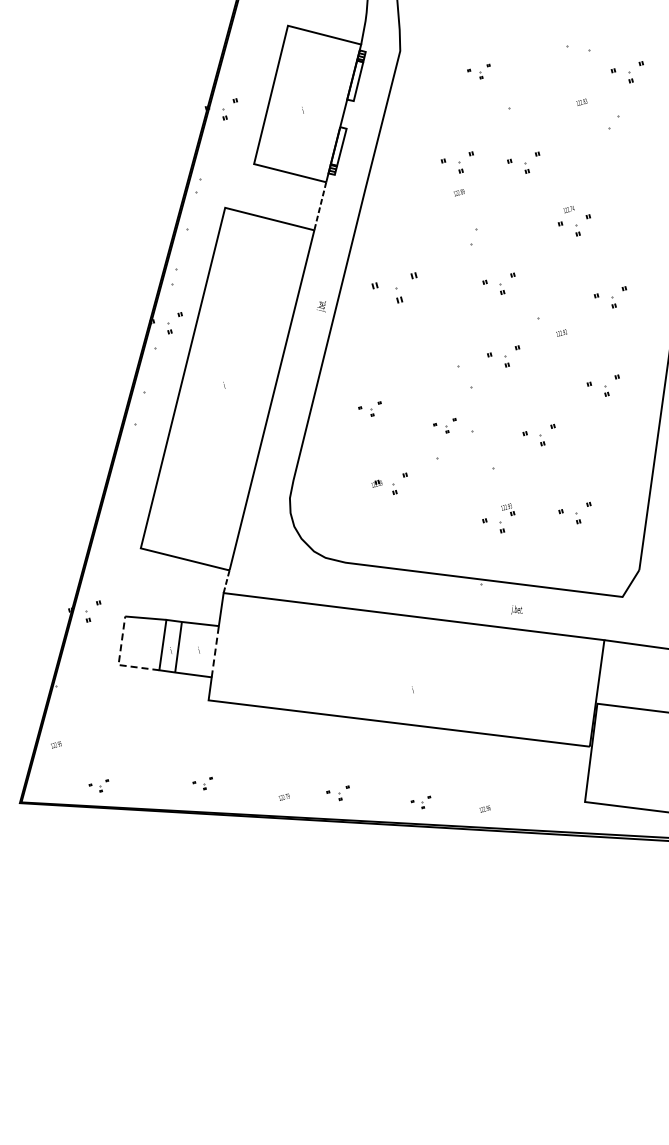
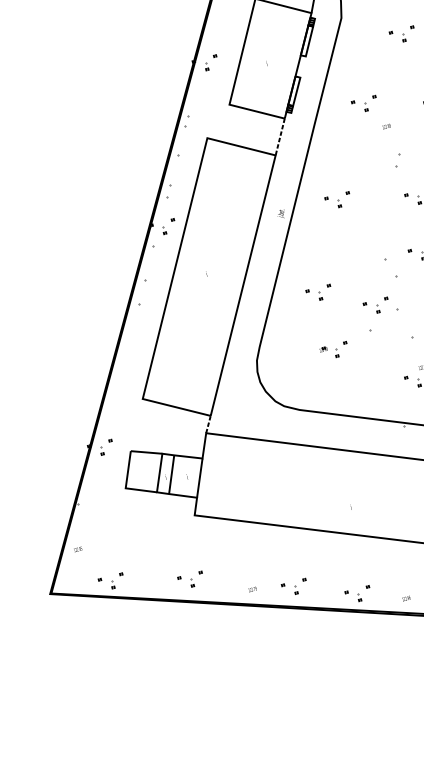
part: (478, 71) -> (401, 33), size x1.43
part: (456, 162) -> (363, 103), moved
part: (394, 288) -> (337, 199), size x0.71
part: (369, 408) -> (317, 291), size x1.43
part: (444, 425) -> (375, 304), size x1.43
line: (215, 651) -> (199, 477), dashed -> solid
line: (118, 662) -> (125, 486), dashed -> solid
part: (202, 783) -> (190, 579), size x1.67
part: (98, 785) -> (110, 580), size x1.67
part: (337, 793) -> (293, 586), size x1.43
part: (420, 802) -> (356, 593), size x1.67

